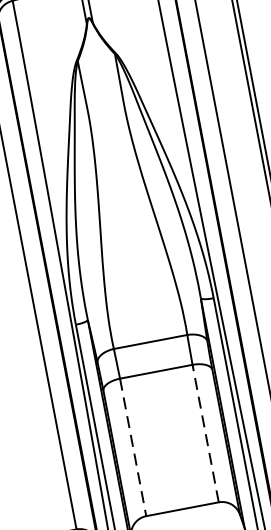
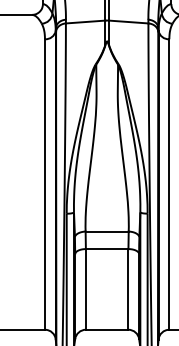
line: (205, 431) -> (128, 288), dashed -> solid
line: (132, 447) -> (85, 289), dashed -> solid

